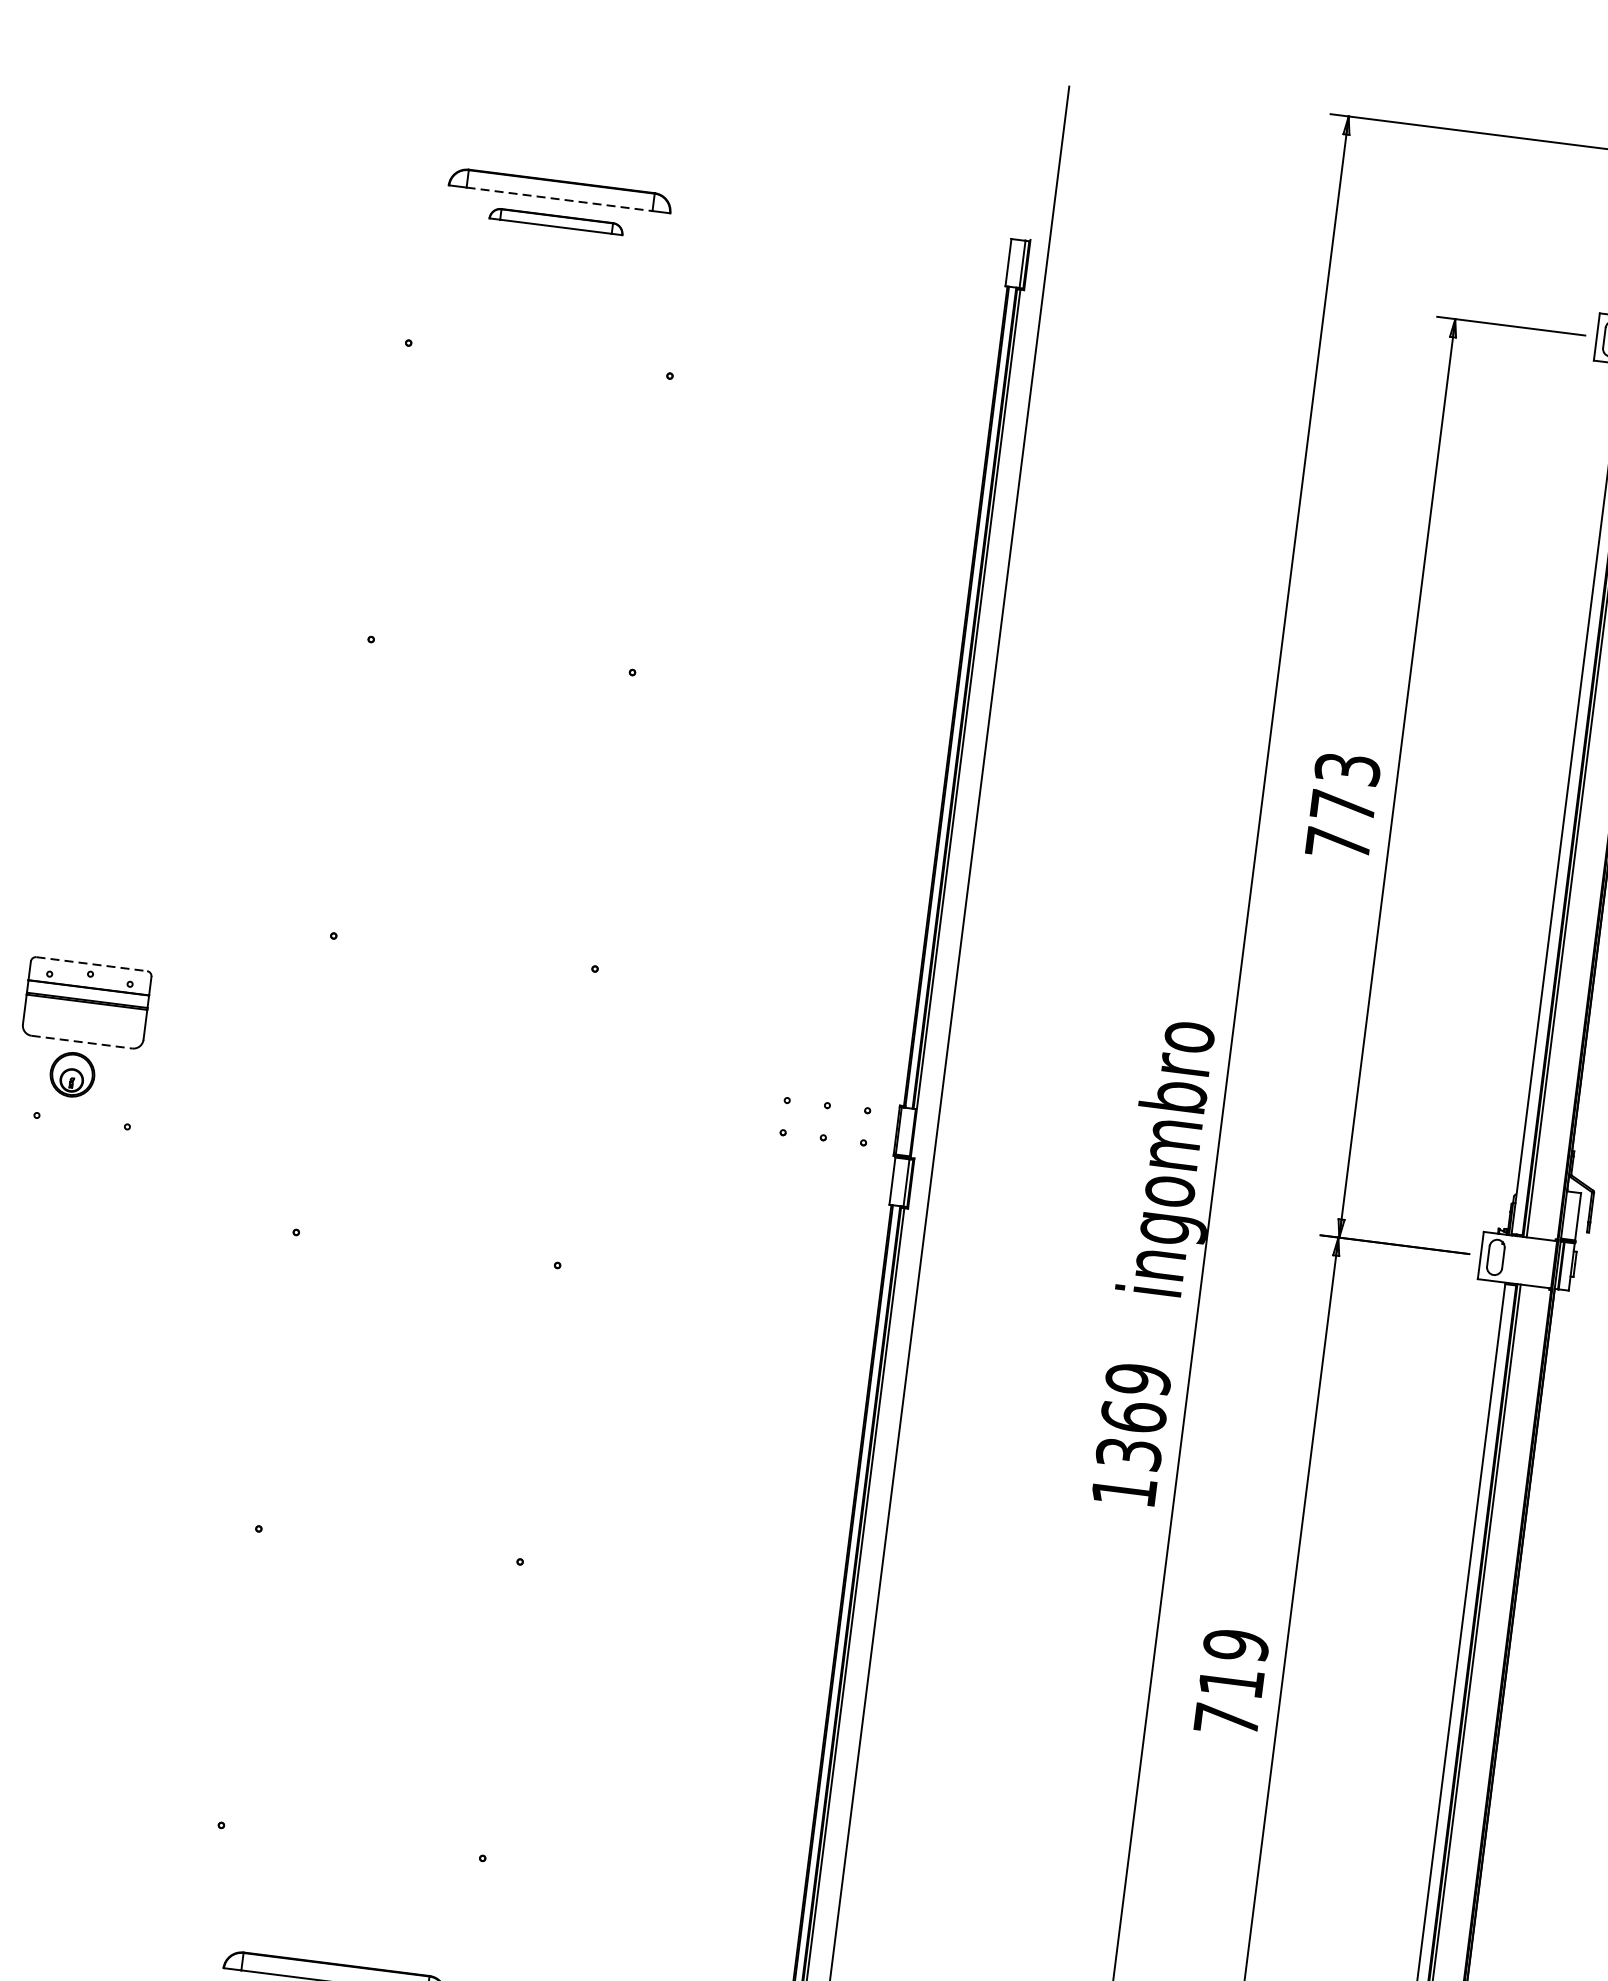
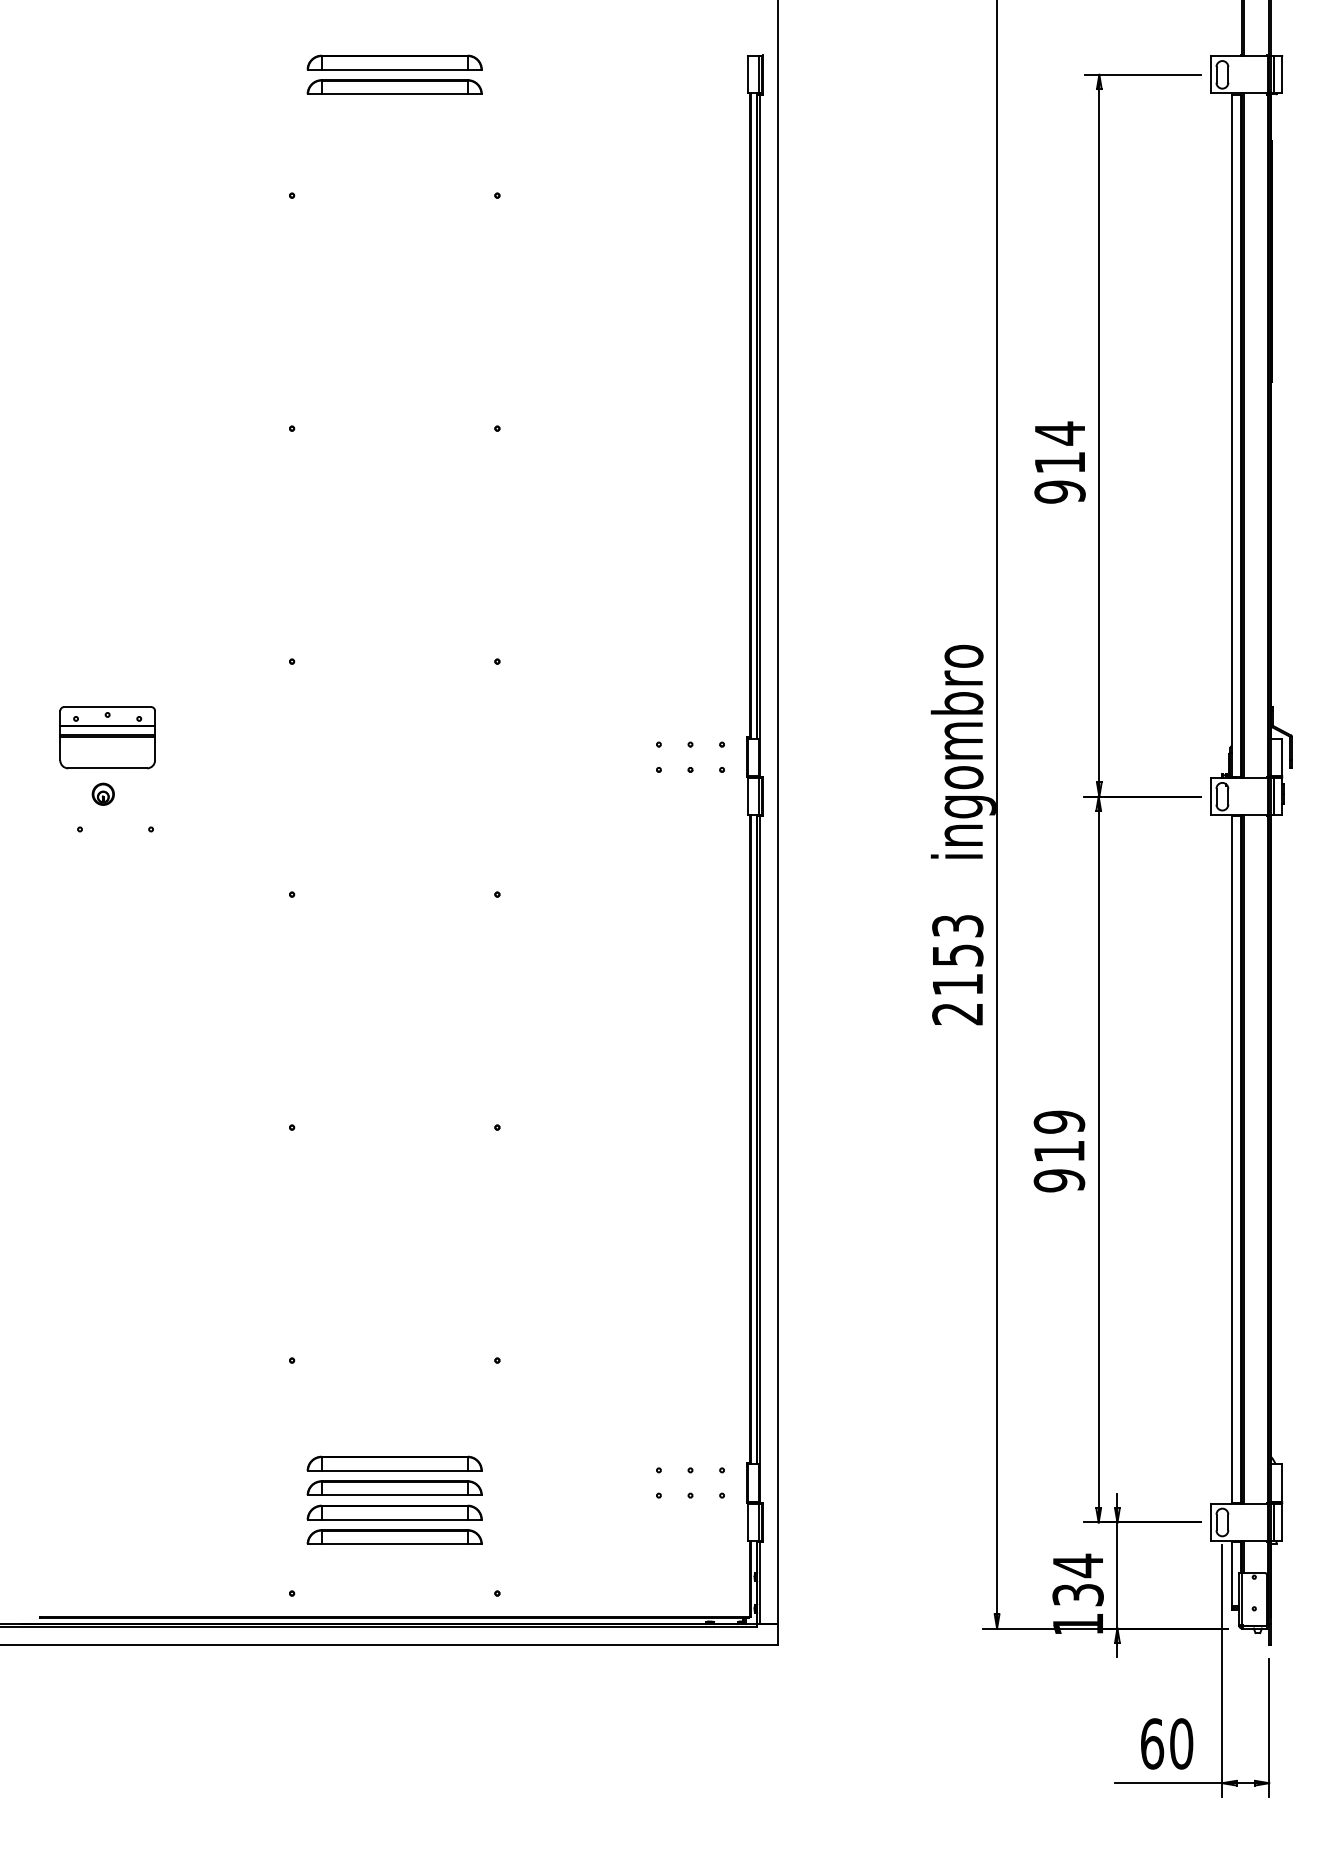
line: (560, 199) -> (395, 69), dashed -> solid
part: (556, 220) -> (394, 86), size x1.67
text: (1342, 805) -> (1059, 462), 773 -> 914
line: (92, 964) -> (108, 707), dashed -> solid
line: (82, 1042) -> (108, 768), dashed -> solid
part: (71, 1073) -> (102, 793), size x0.62
text: (1131, 1434) -> (957, 969), 1369 -> 2153
text: (1226, 1719) -> (1059, 1180), 719 -> 919

